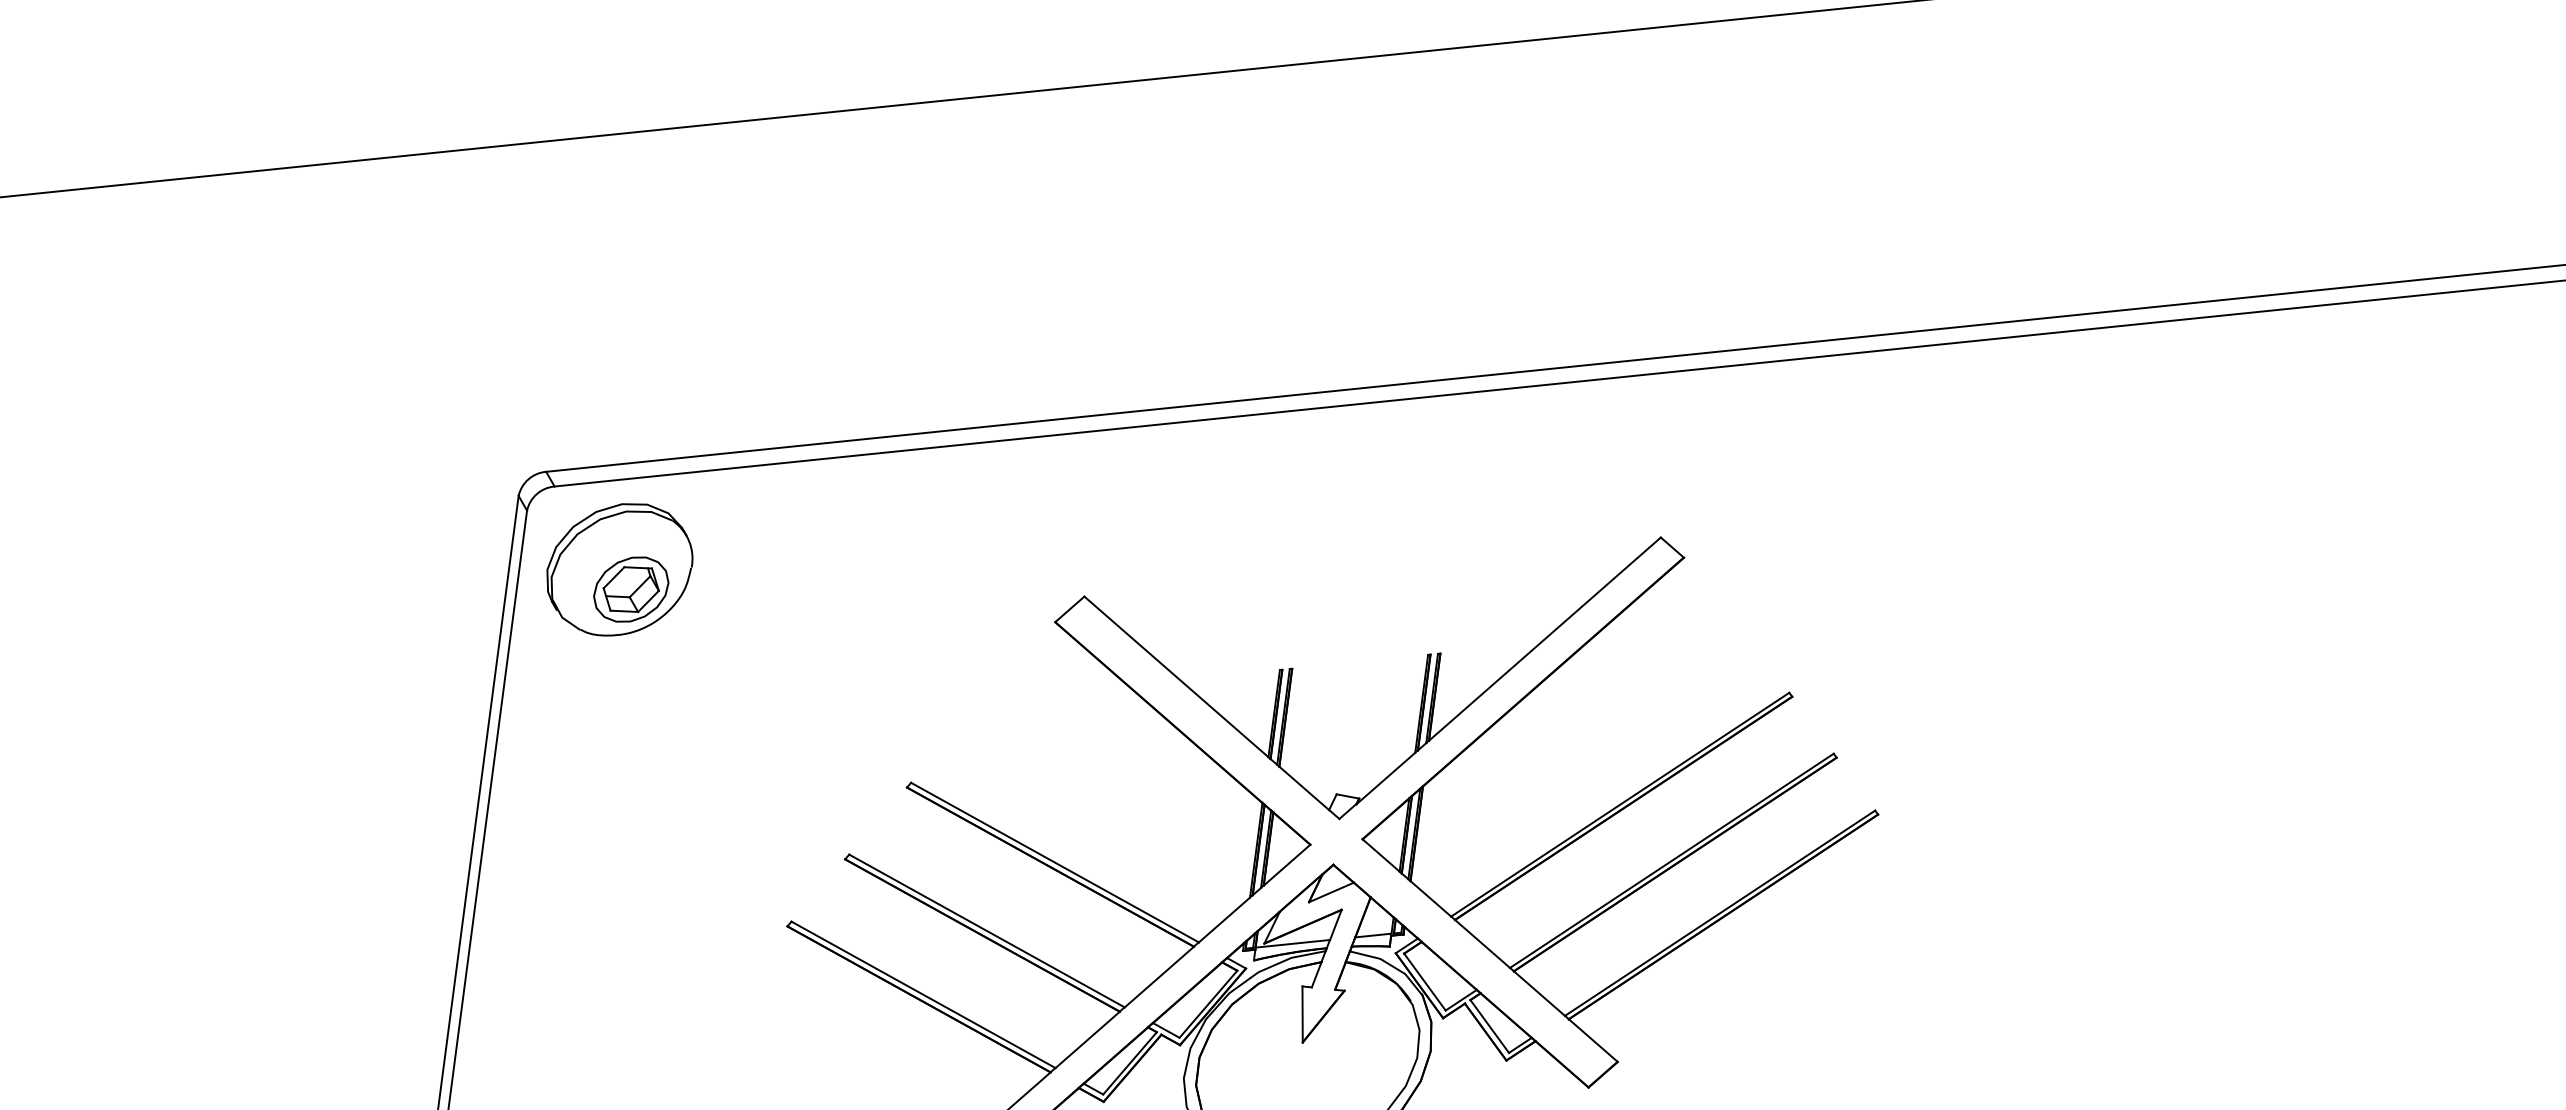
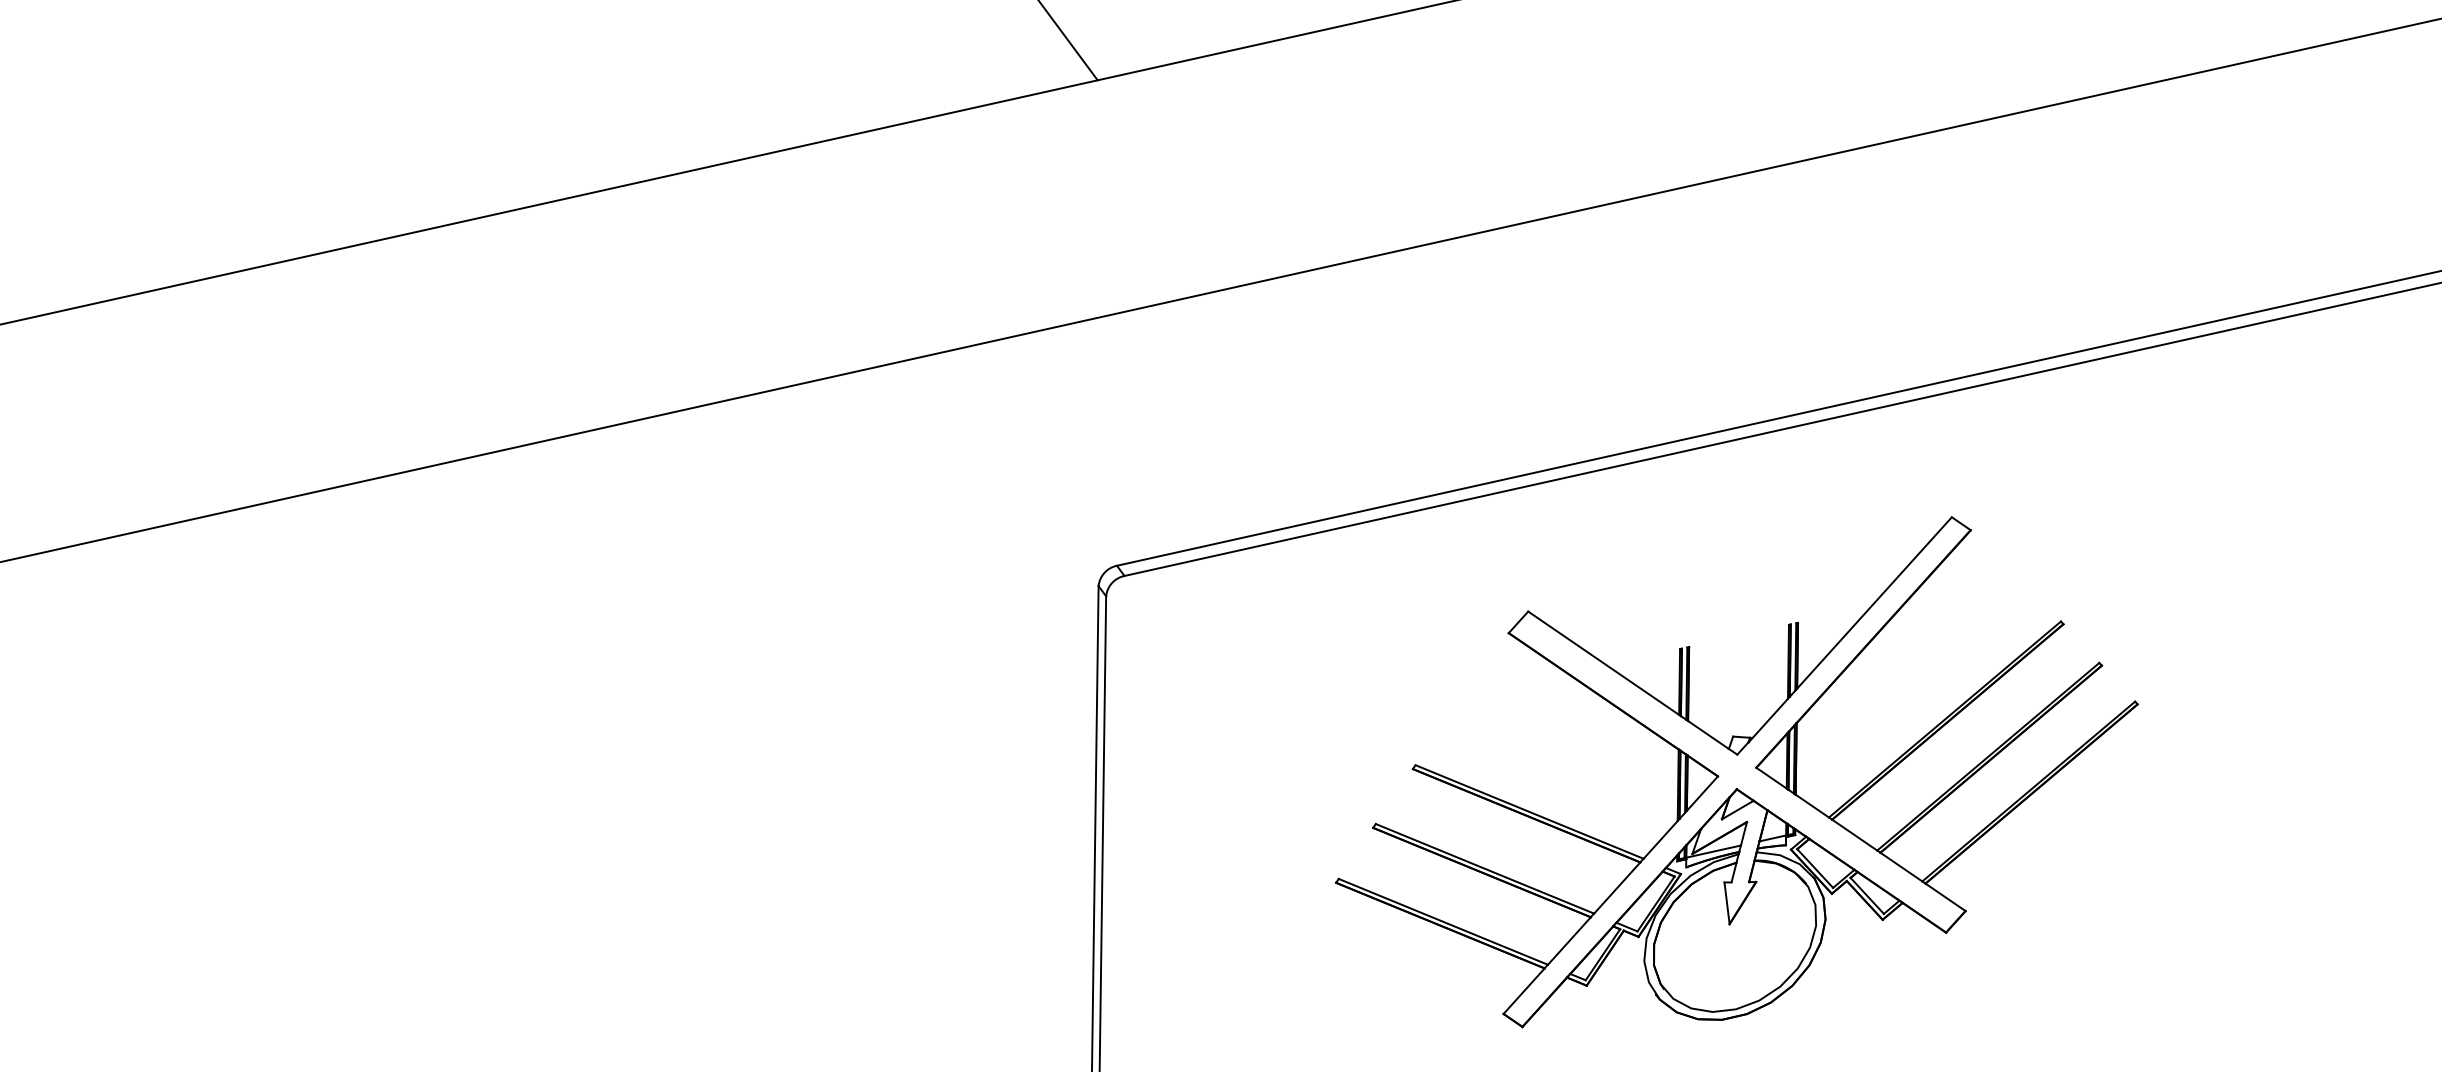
part: (618, 568) -> (1179, 631), removed

